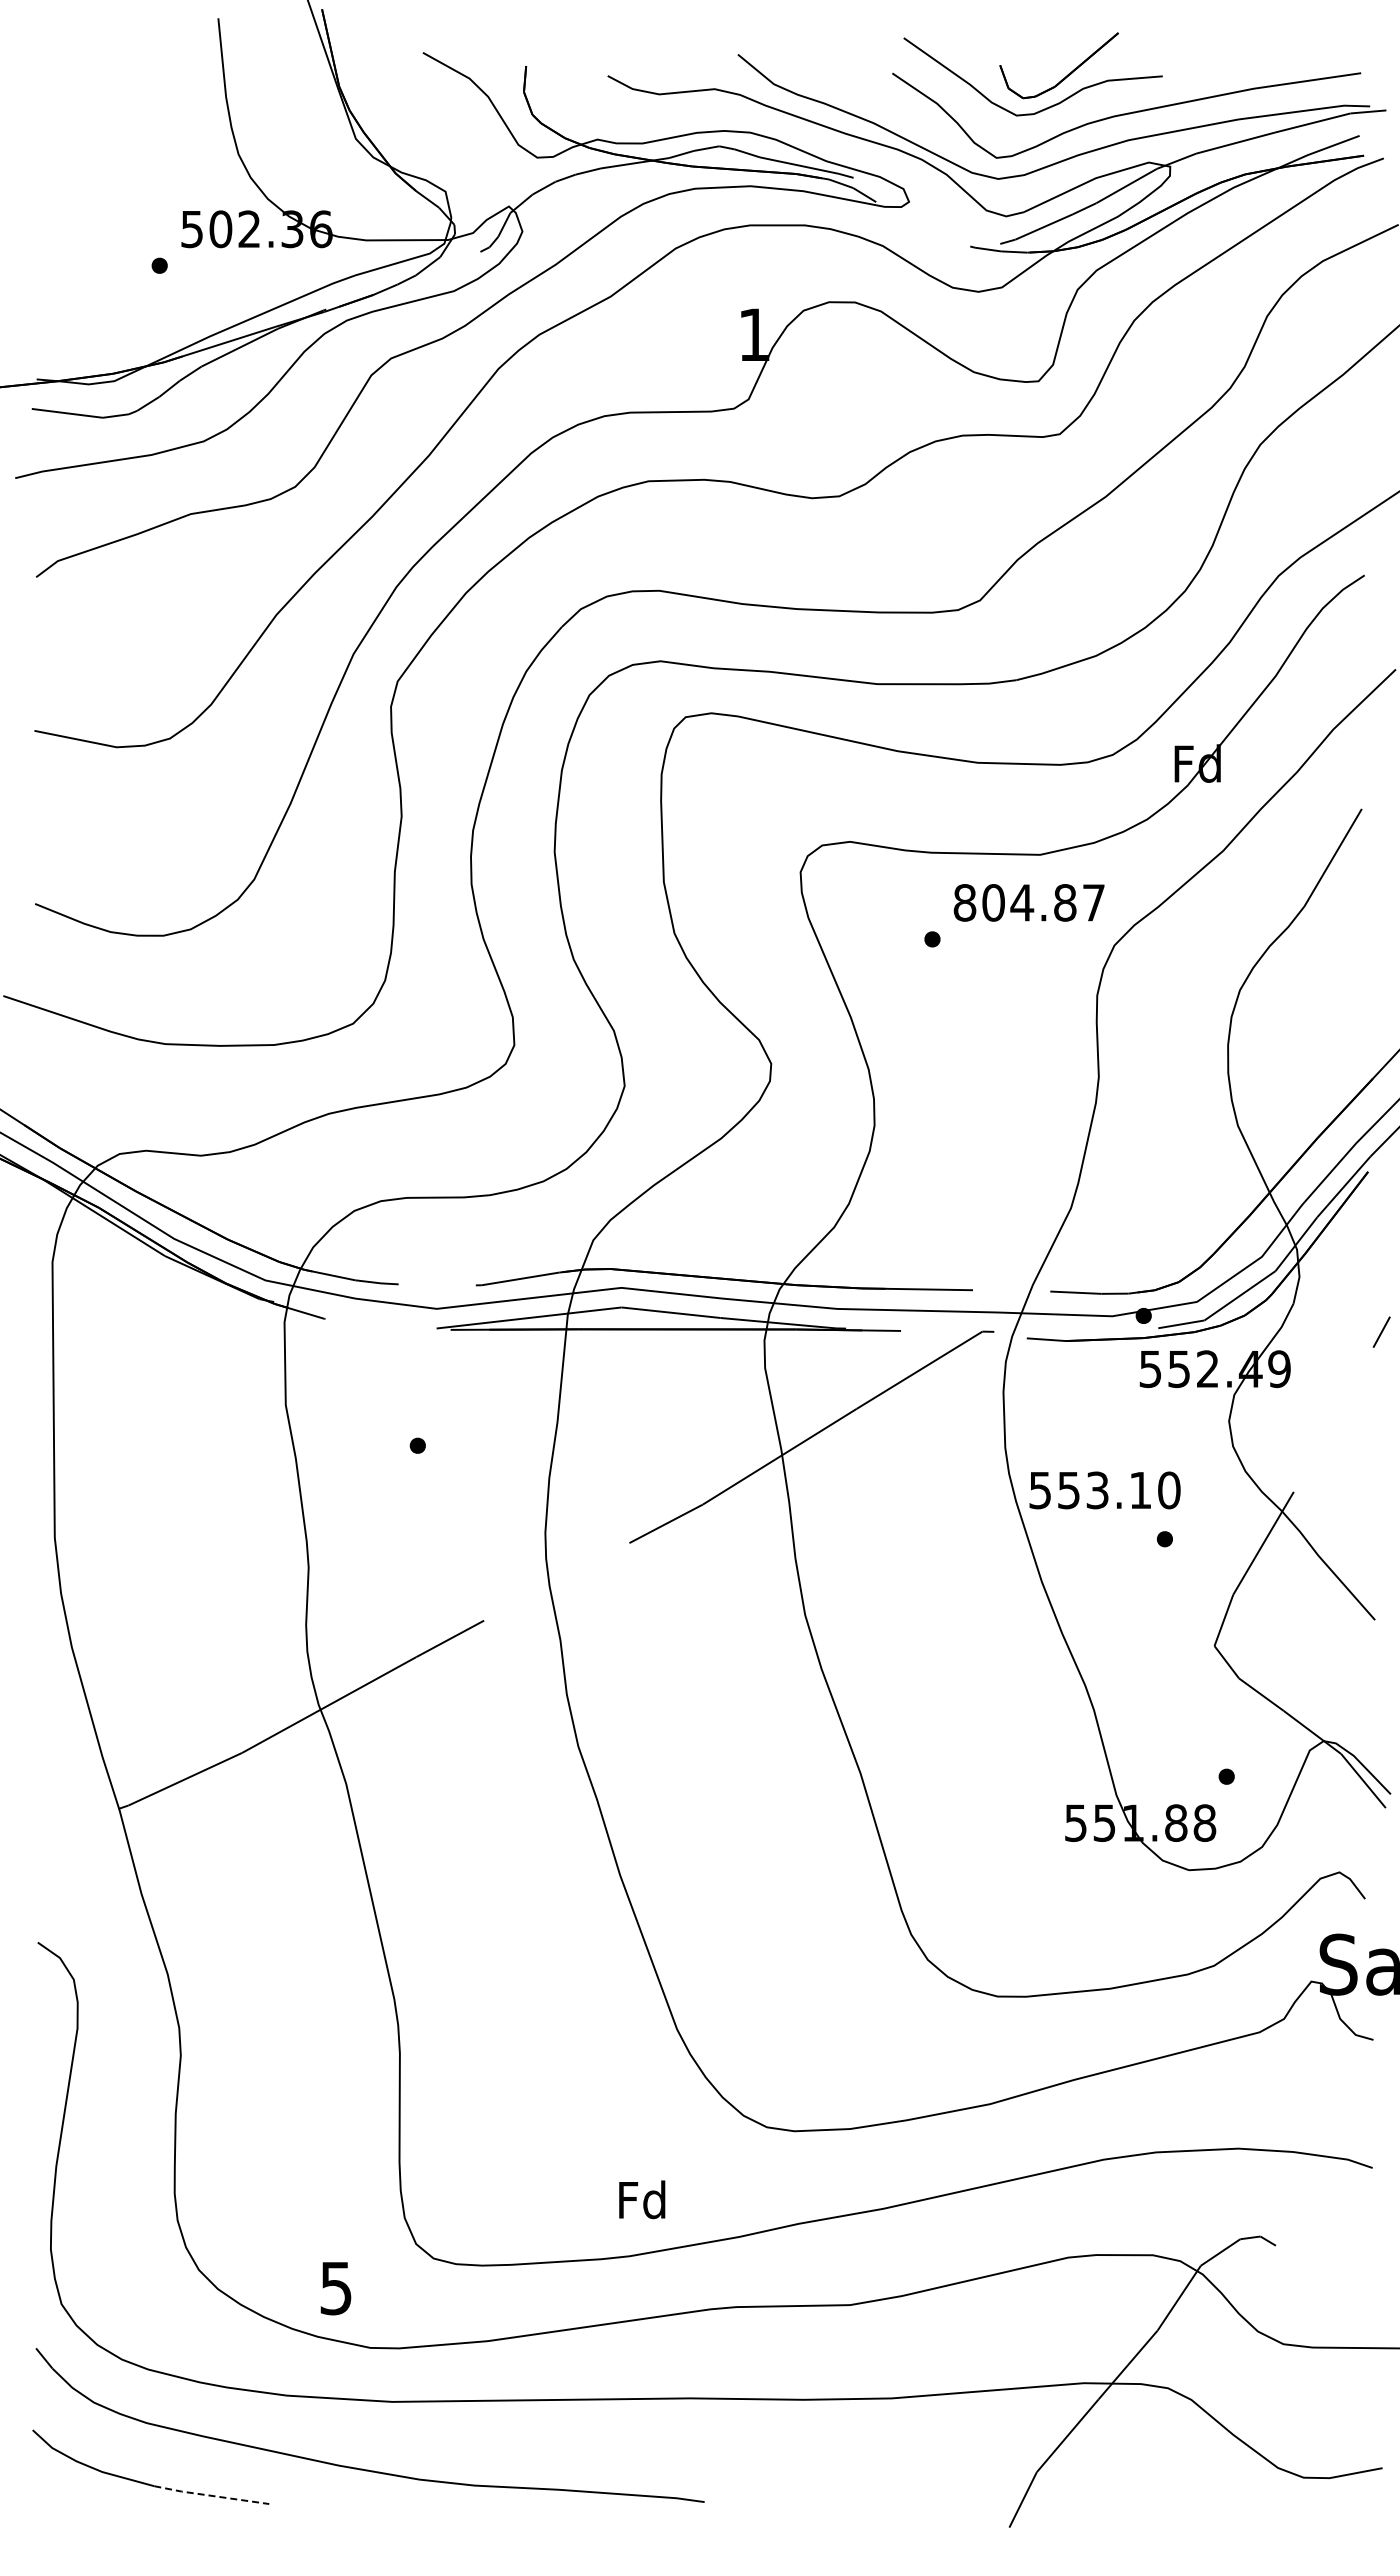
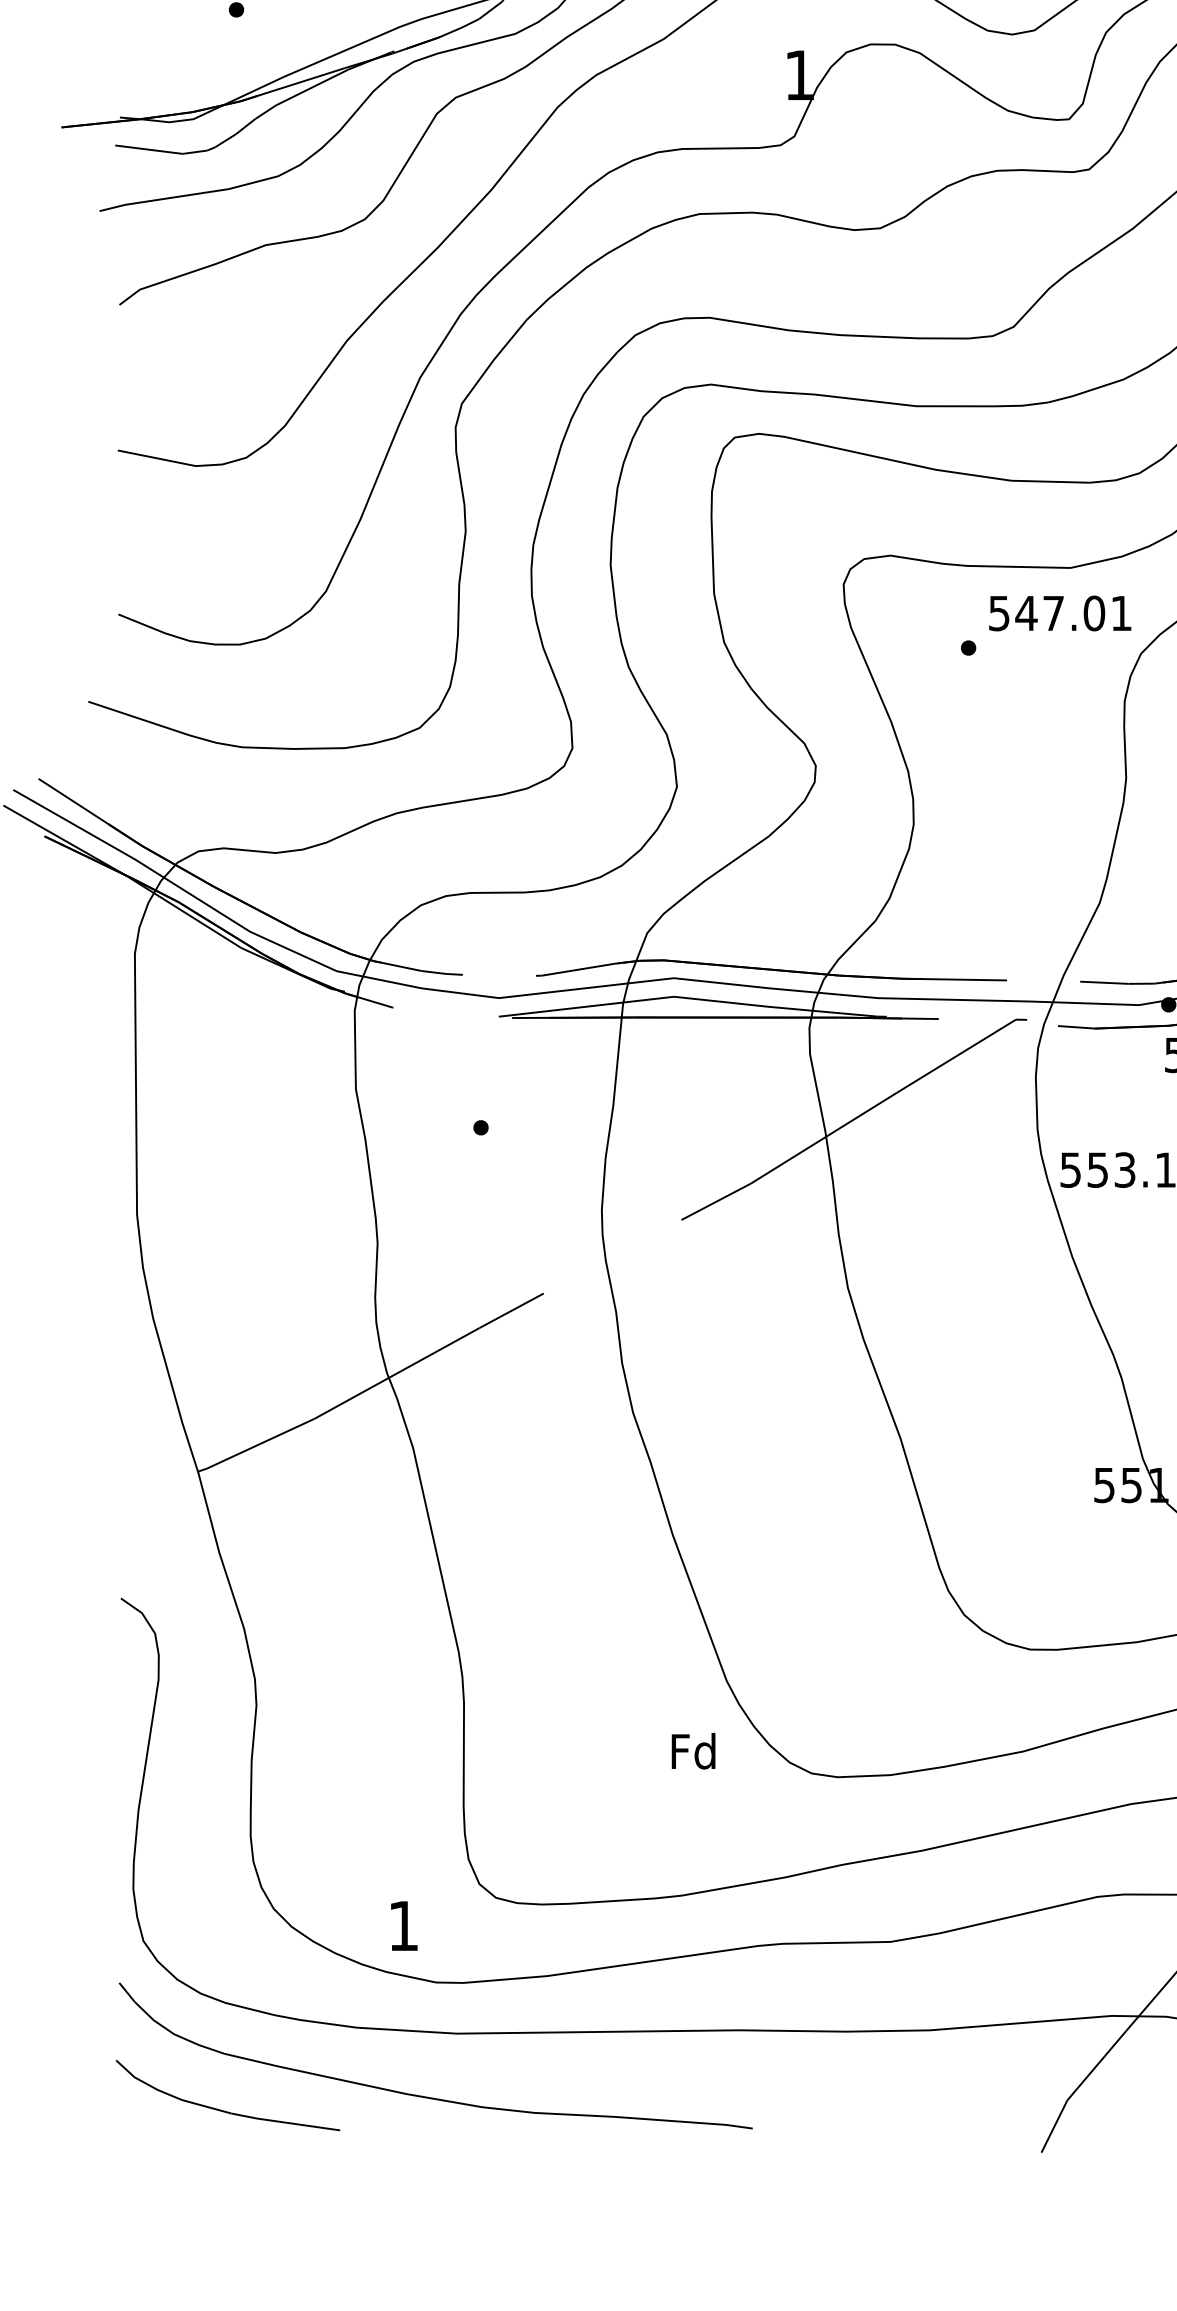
text: (1028, 902) -> (1059, 613), 804.87 -> 547.01
text: (642, 2199) -> (693, 1750), moved
text: (335, 2288) -> (403, 1926), 5 -> 1
line: (211, 2495) -> (285, 2122), dashed -> solid

